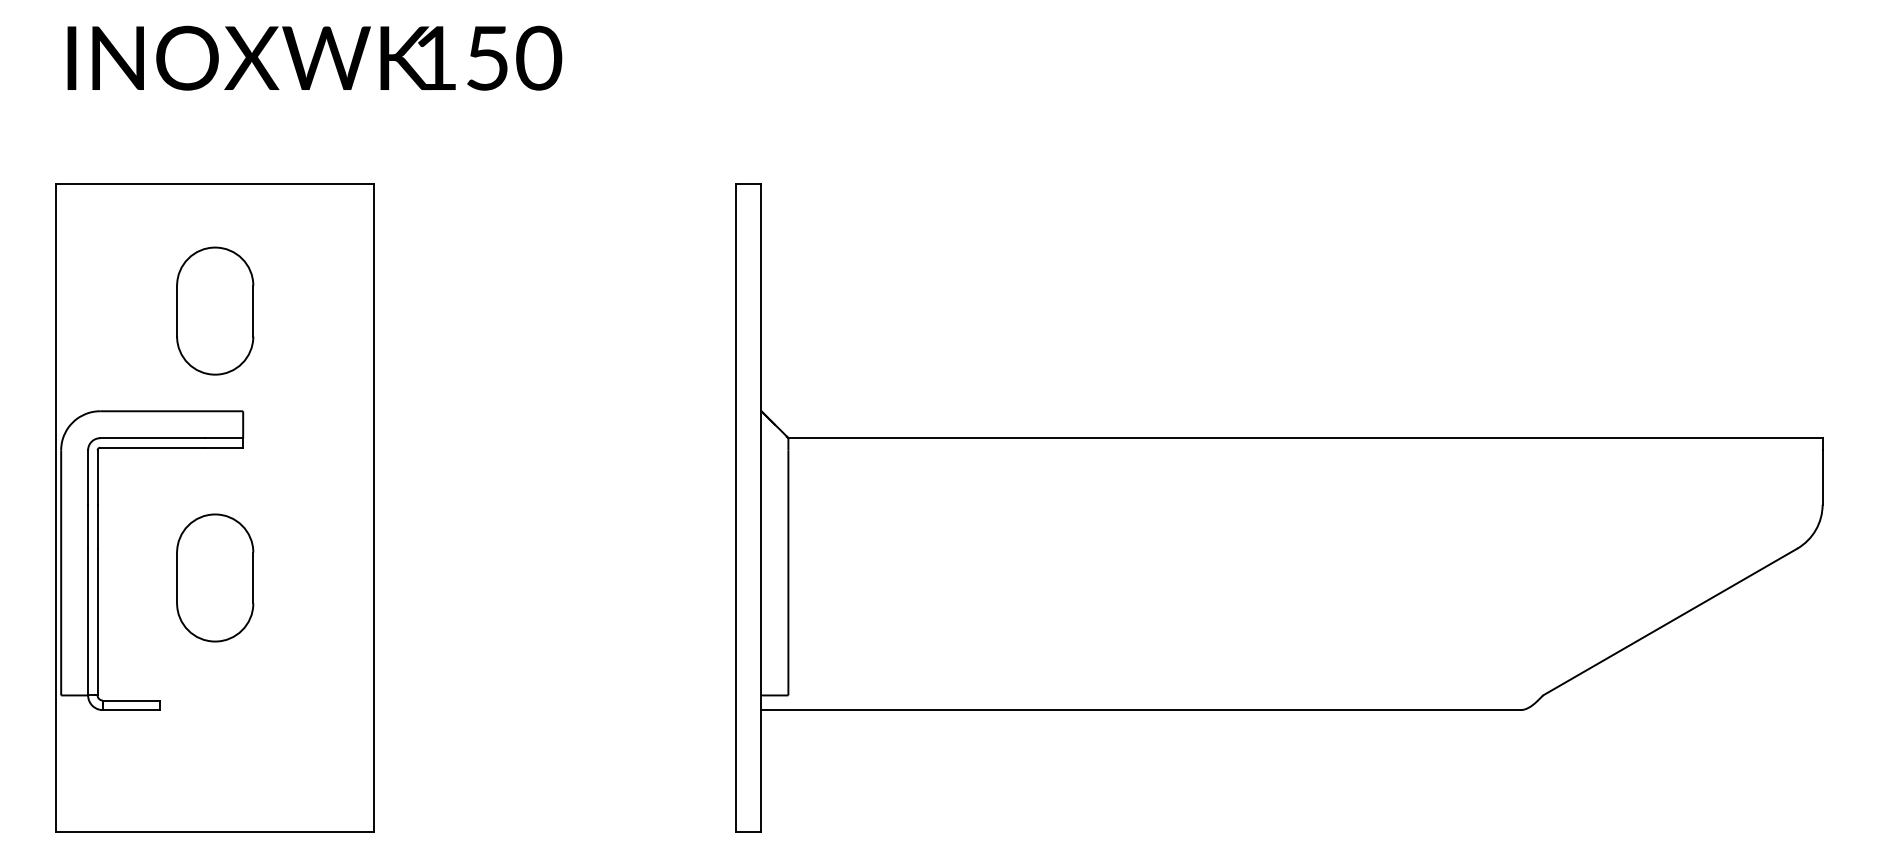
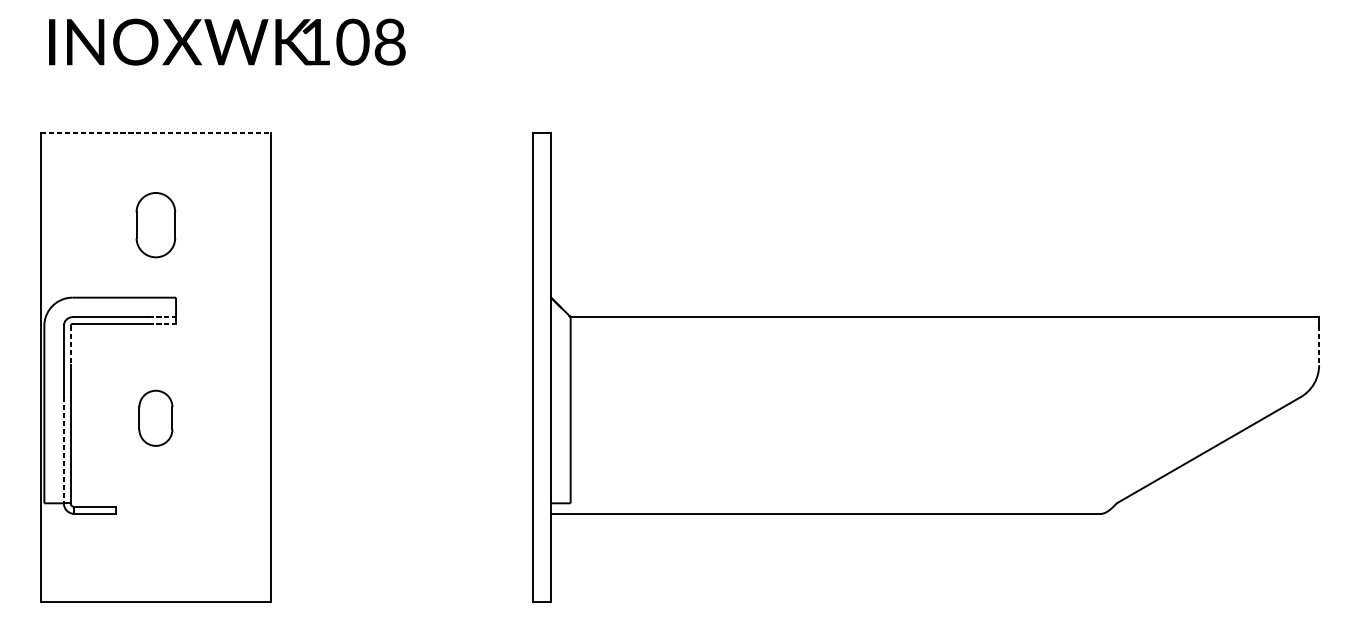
text: (513, 57) -> (371, 41), 150 -> 108
line: (215, 184) -> (156, 133), solid -> dashed
part: (215, 310) -> (156, 224), size x0.7
line: (224, 438) -> (162, 317), solid -> dashed
line: (224, 447) -> (162, 323), solid -> dashed
line: (97, 477) -> (70, 345), solid -> dashed
line: (1822, 477) -> (1319, 345), solid -> dashed
part: (215, 577) -> (156, 417), size x0.6
line: (88, 622) -> (64, 450), solid -> dashed

